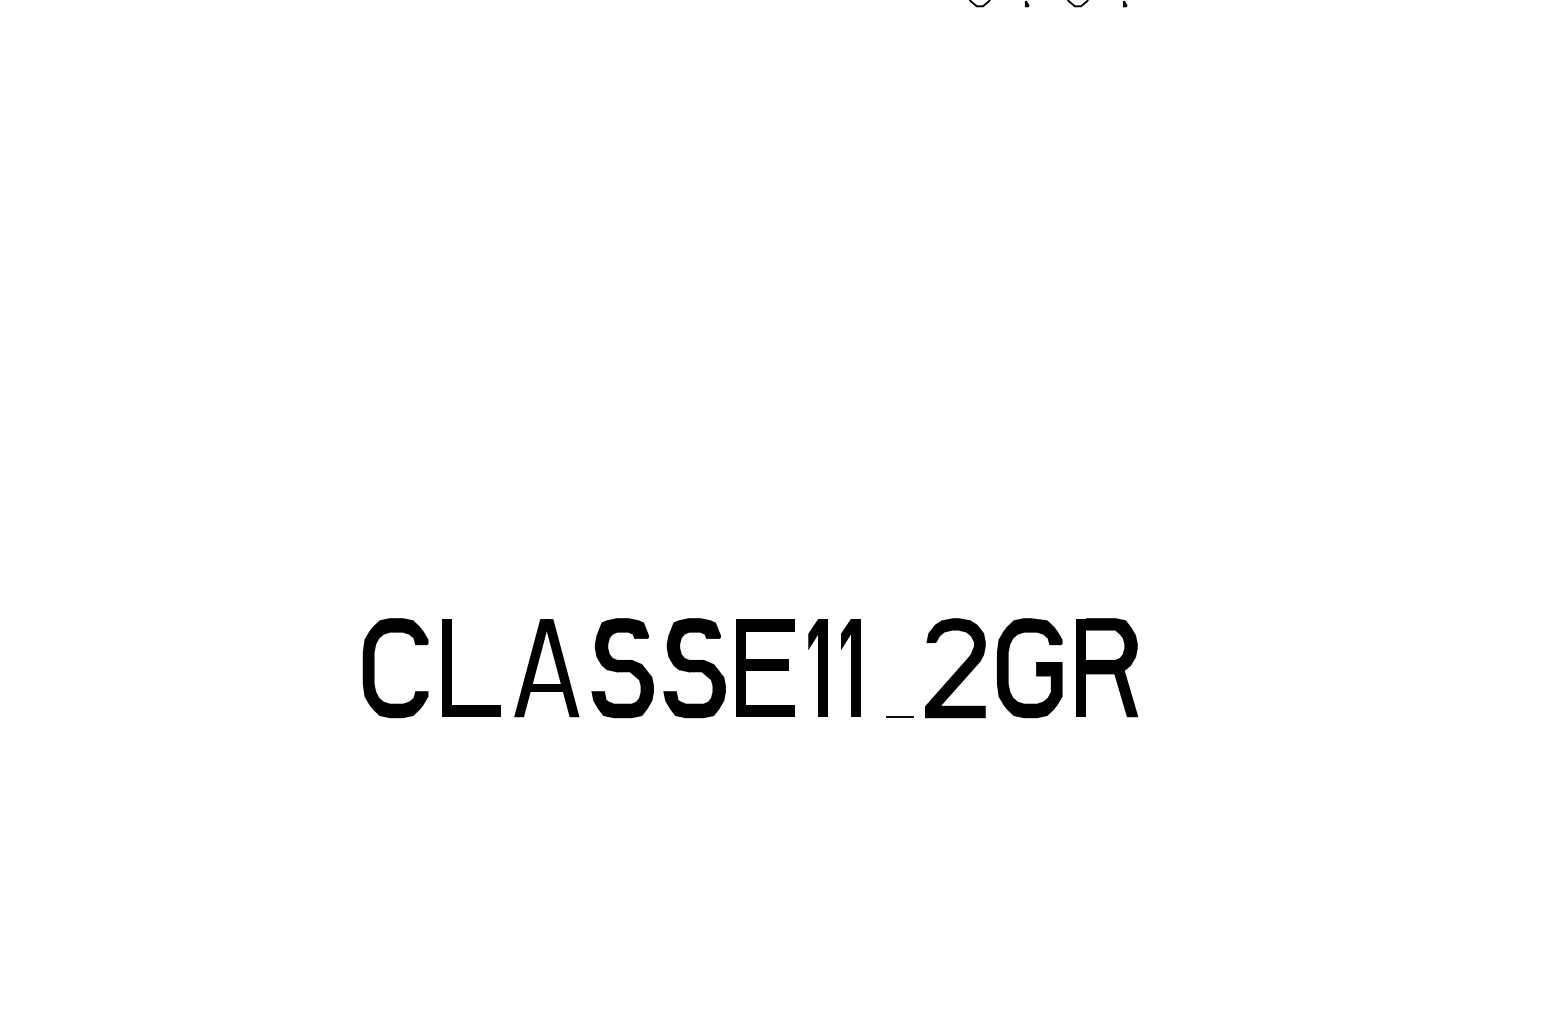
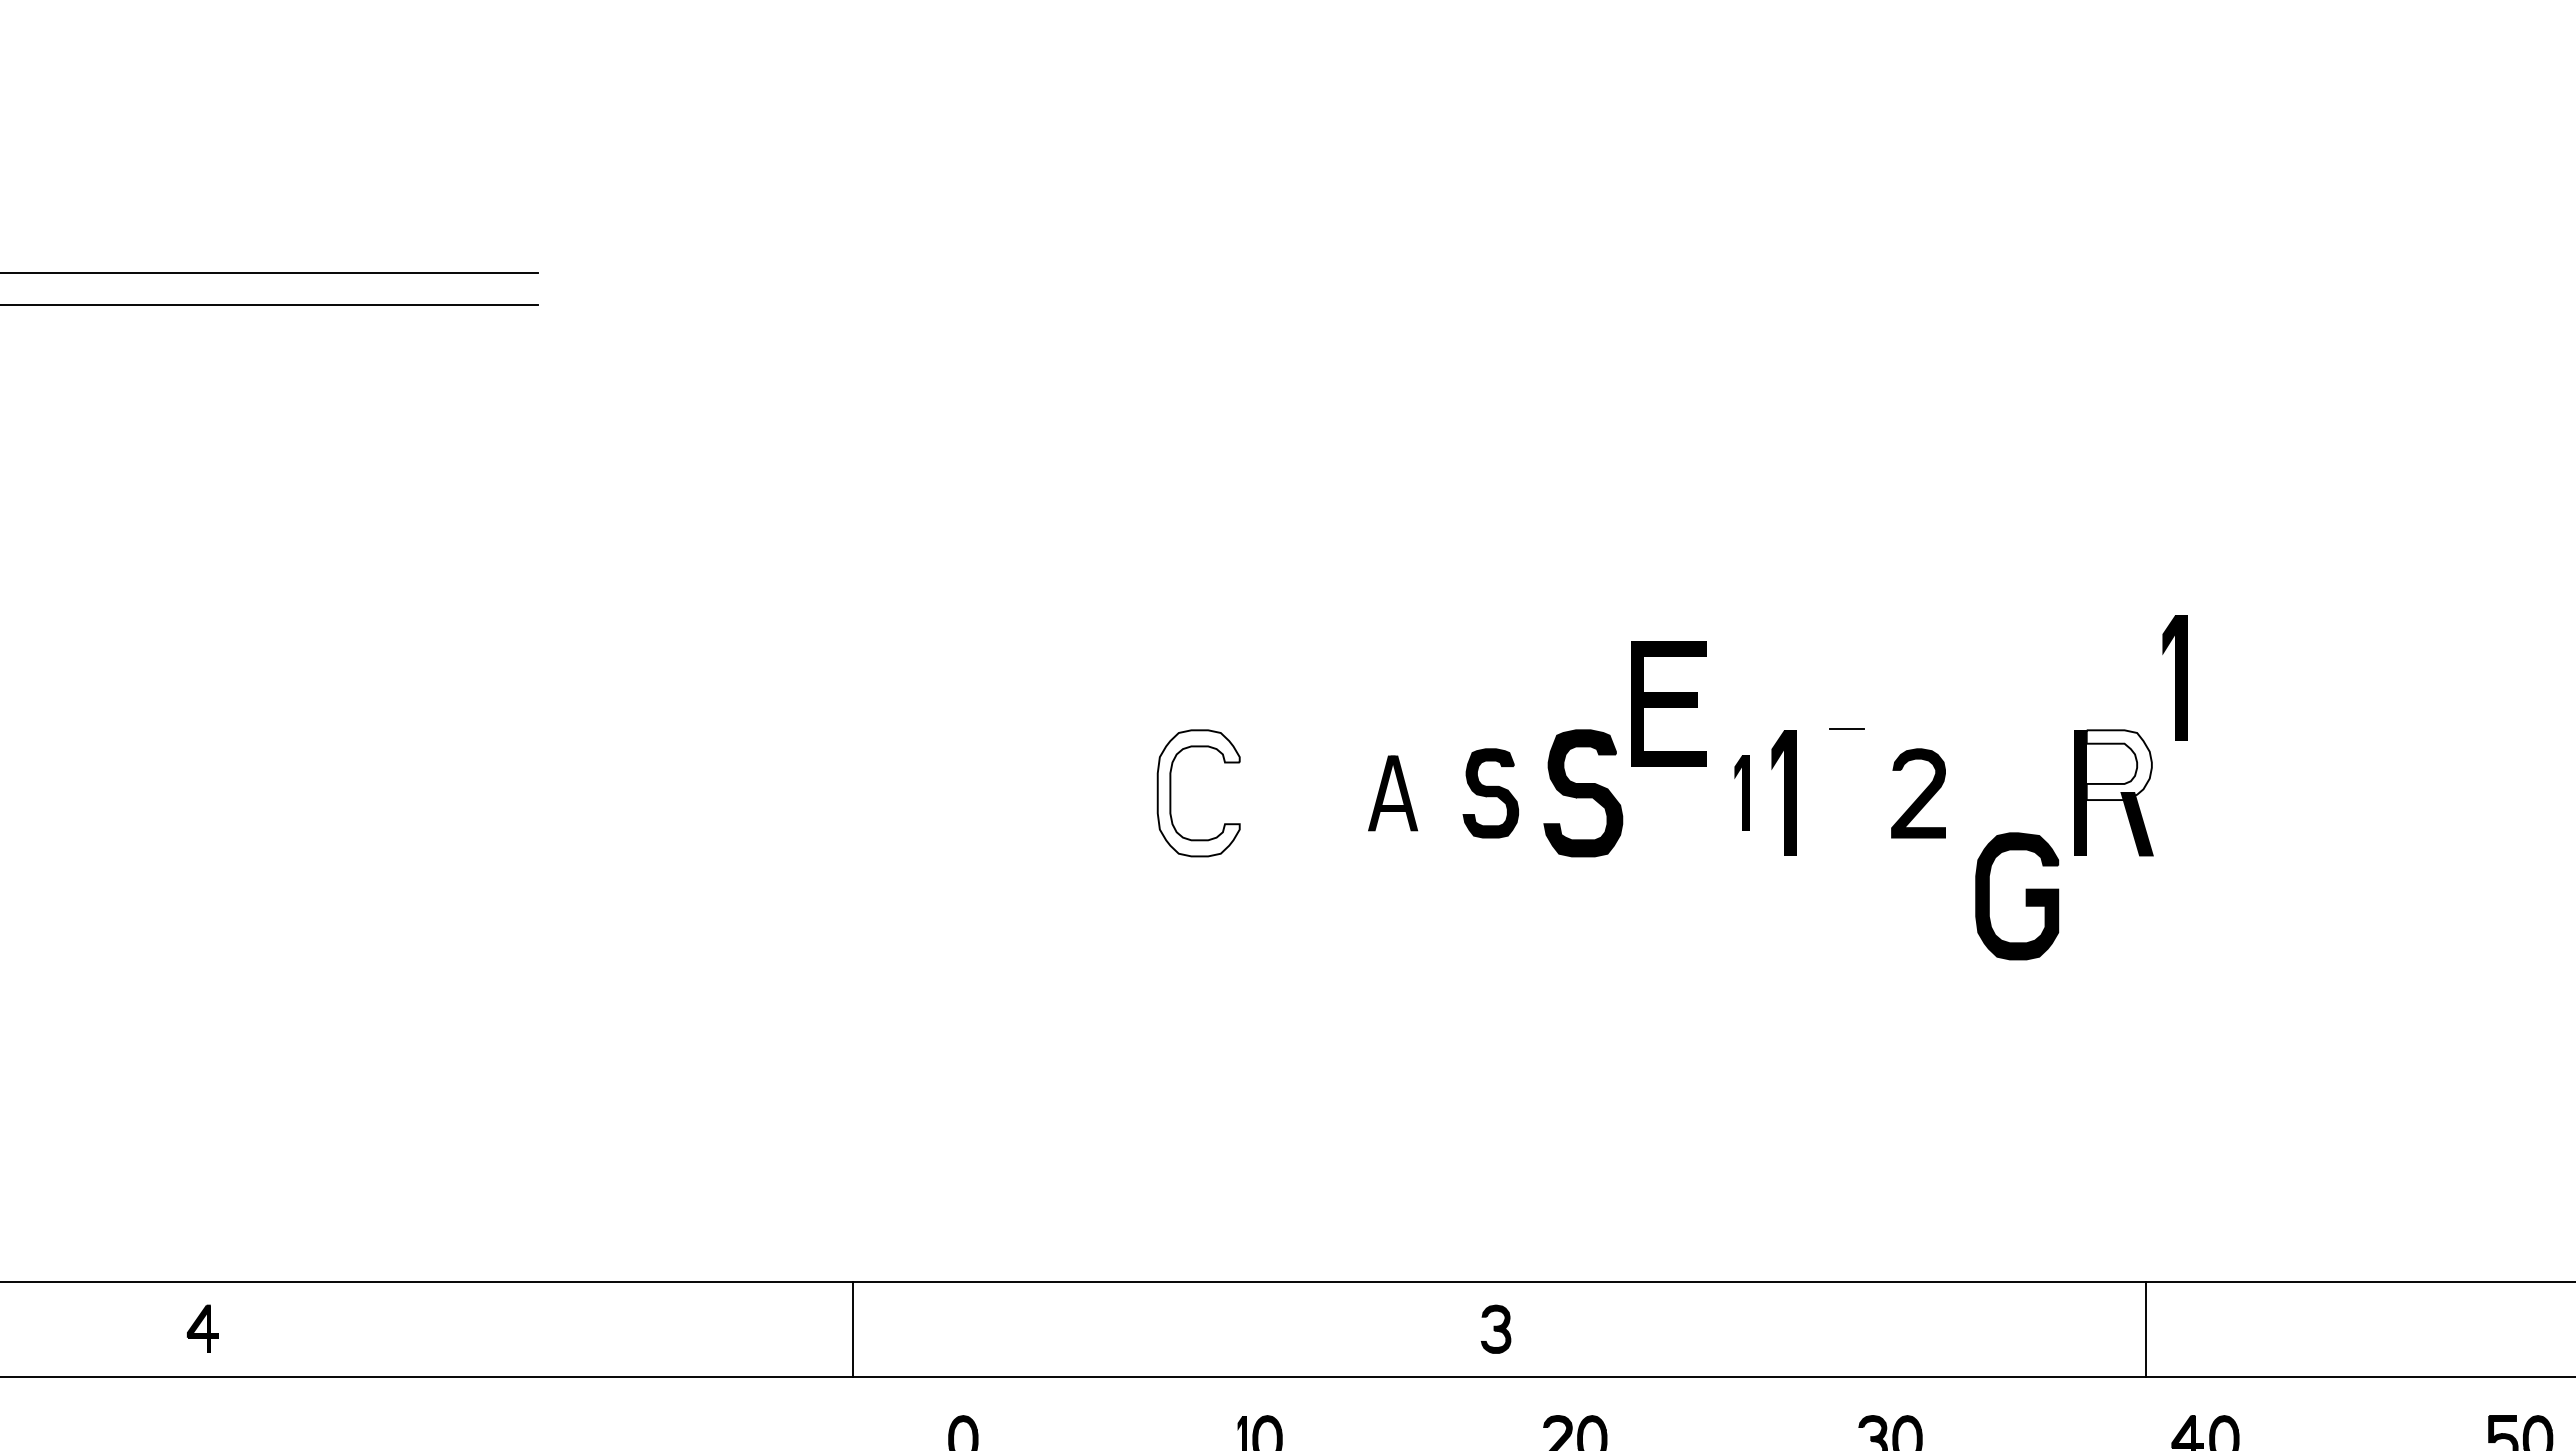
part: (1154, 578) -> (2174, 677), added
fill: (1110, 646) -> (2118, 765), removed
part: (451, 667) -> (1270, 792), removed
part: (765, 667) -> (1668, 703), moved
part: (817, 667) -> (1741, 792), size x0.6
fill: (395, 668) -> (1198, 793), removed
part: (546, 668) -> (1392, 793), size x0.6
part: (622, 668) -> (1490, 793), size x0.7
part: (955, 668) -> (1918, 793), size x0.7
part: (1036, 668) -> (2025, 896), moved
line: (899, 716) -> (1846, 728), moved

